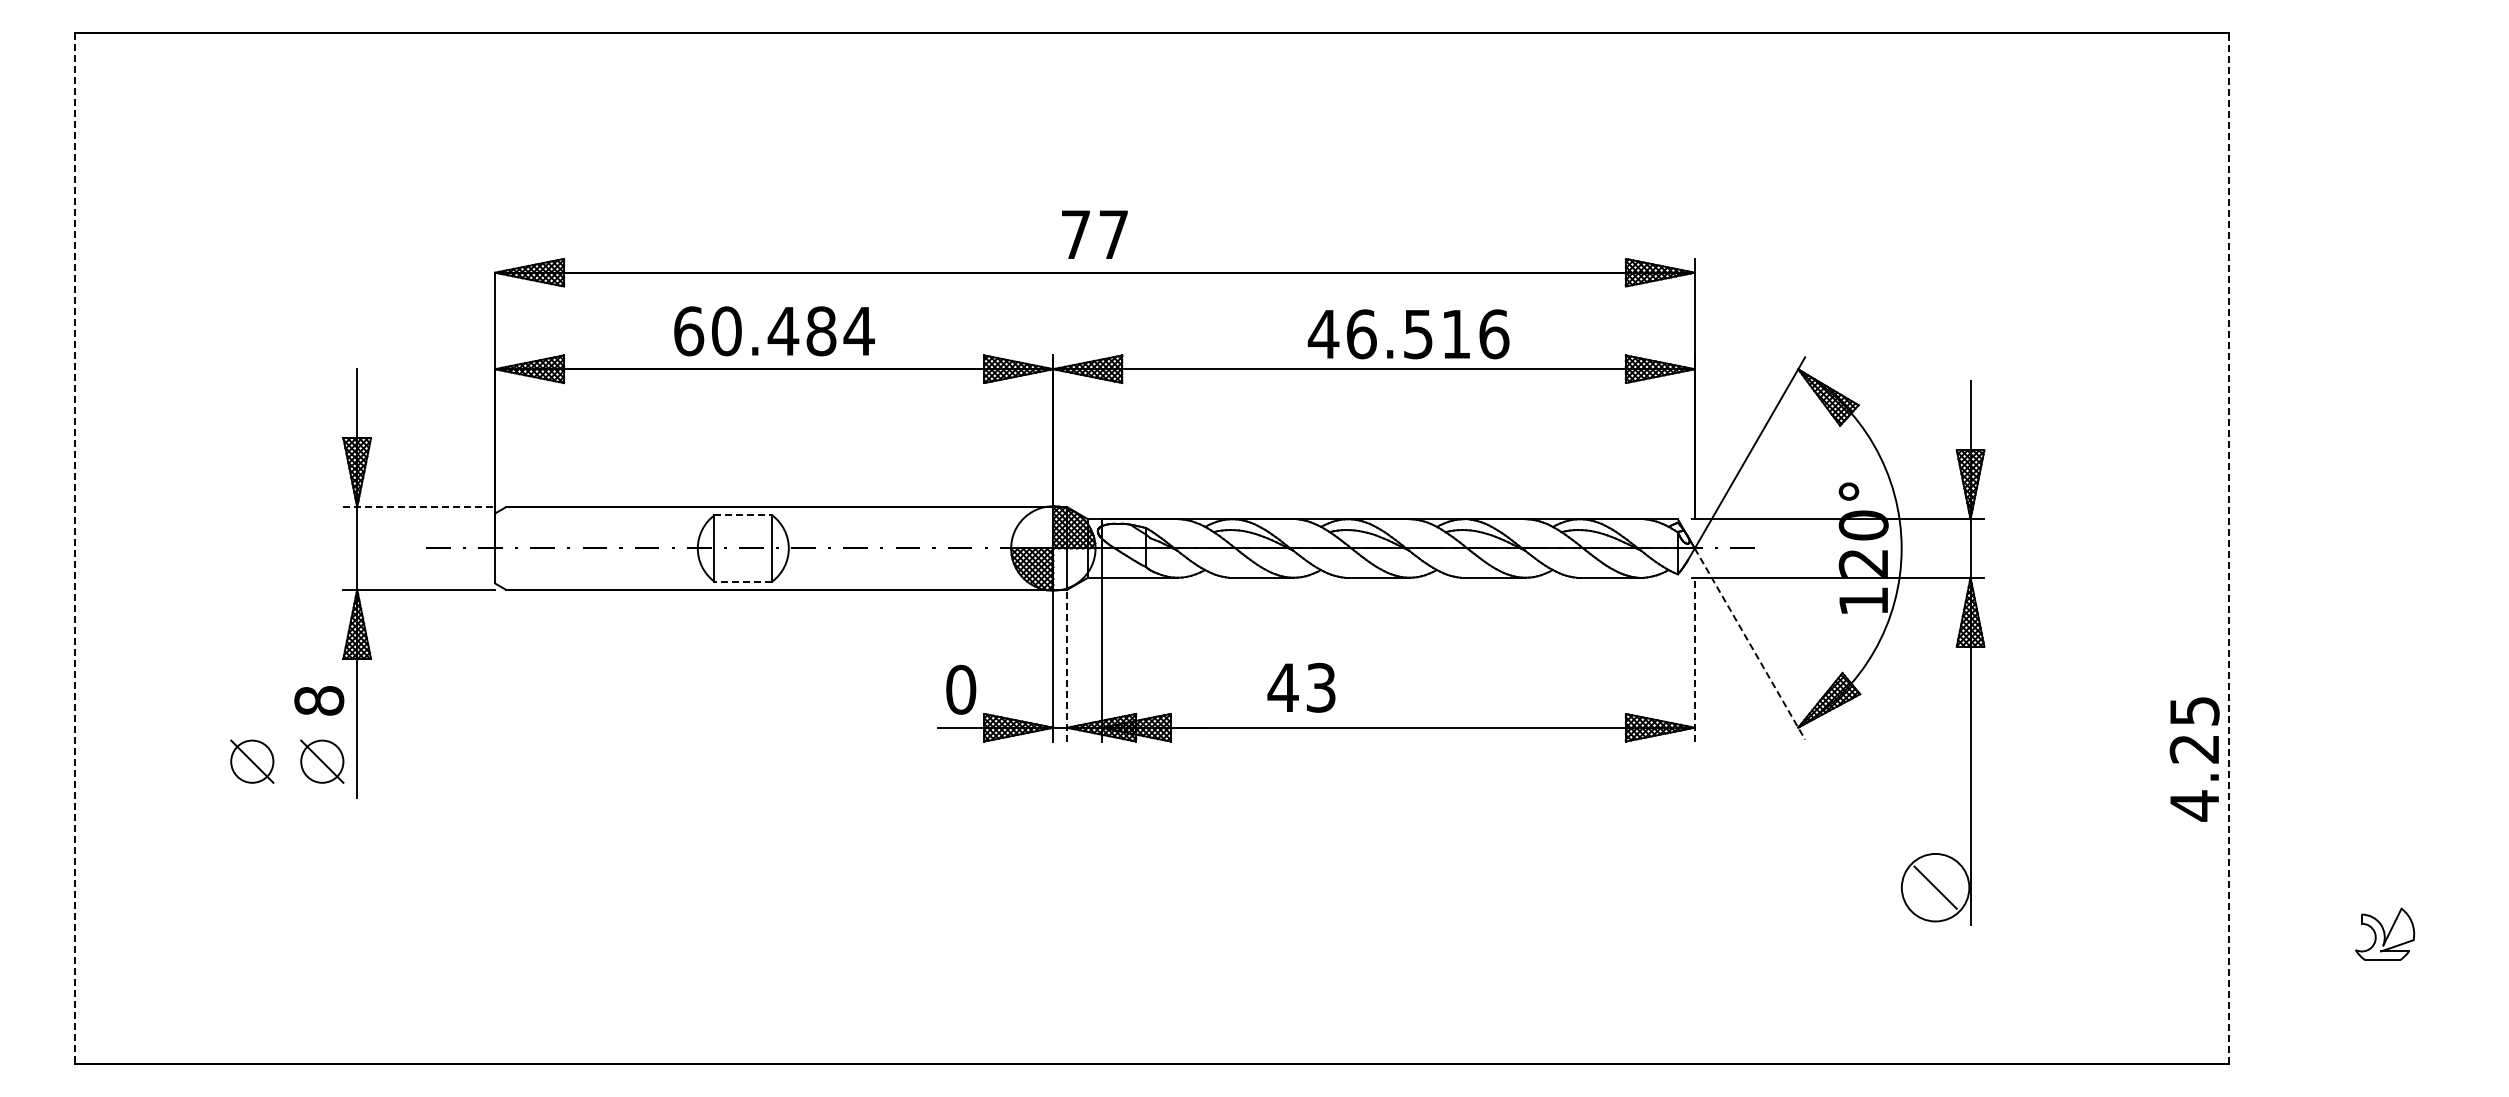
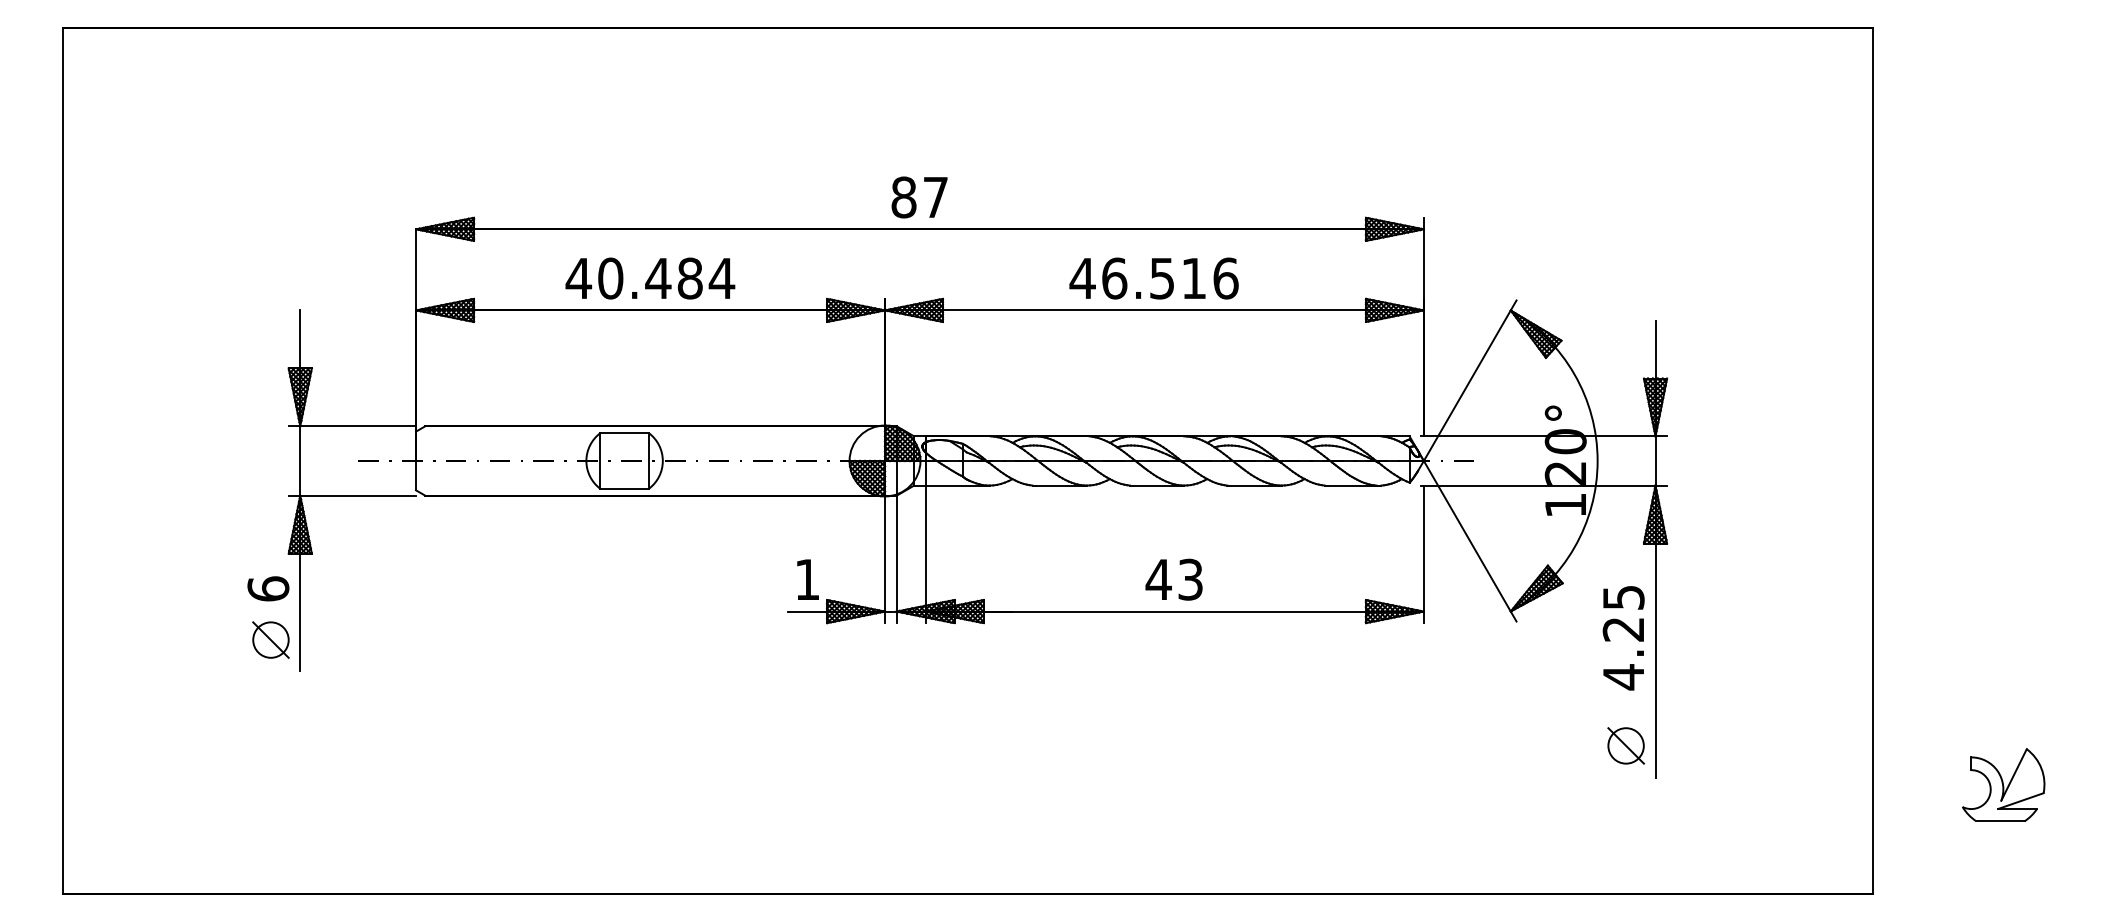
text: (1075, 234) -> (903, 197), 77 -> 87
text: (688, 331) -> (578, 278), 60.484 -> 40.484
text: (1408, 334) -> (1153, 278), moved
line: (419, 507) -> (352, 426), dashed -> solid
line: (743, 515) -> (624, 433), dashed -> solid
line: (75, 548) -> (63, 461), dashed -> solid
line: (2229, 548) -> (1873, 461), dashed -> solid
line: (743, 581) -> (624, 488), dashed -> solid
line: (1750, 644) -> (1470, 541), dashed -> solid
line: (1694, 659) -> (1423, 554), dashed -> solid
line: (1067, 665) -> (896, 559), dashed -> solid
text: (1301, 687) -> (1174, 579), moved
text: (961, 689) -> (807, 579), 0 -> 1
text: (319, 700) -> (268, 588), 8 -> 6
text: (2194, 759) -> (1623, 638), moved
part: (252, 761) -> (212, 639), removed
circle: (1935, 887) -> (1626, 745), size x0.62
part: (2384, 934) -> (2003, 785), size x1.67

